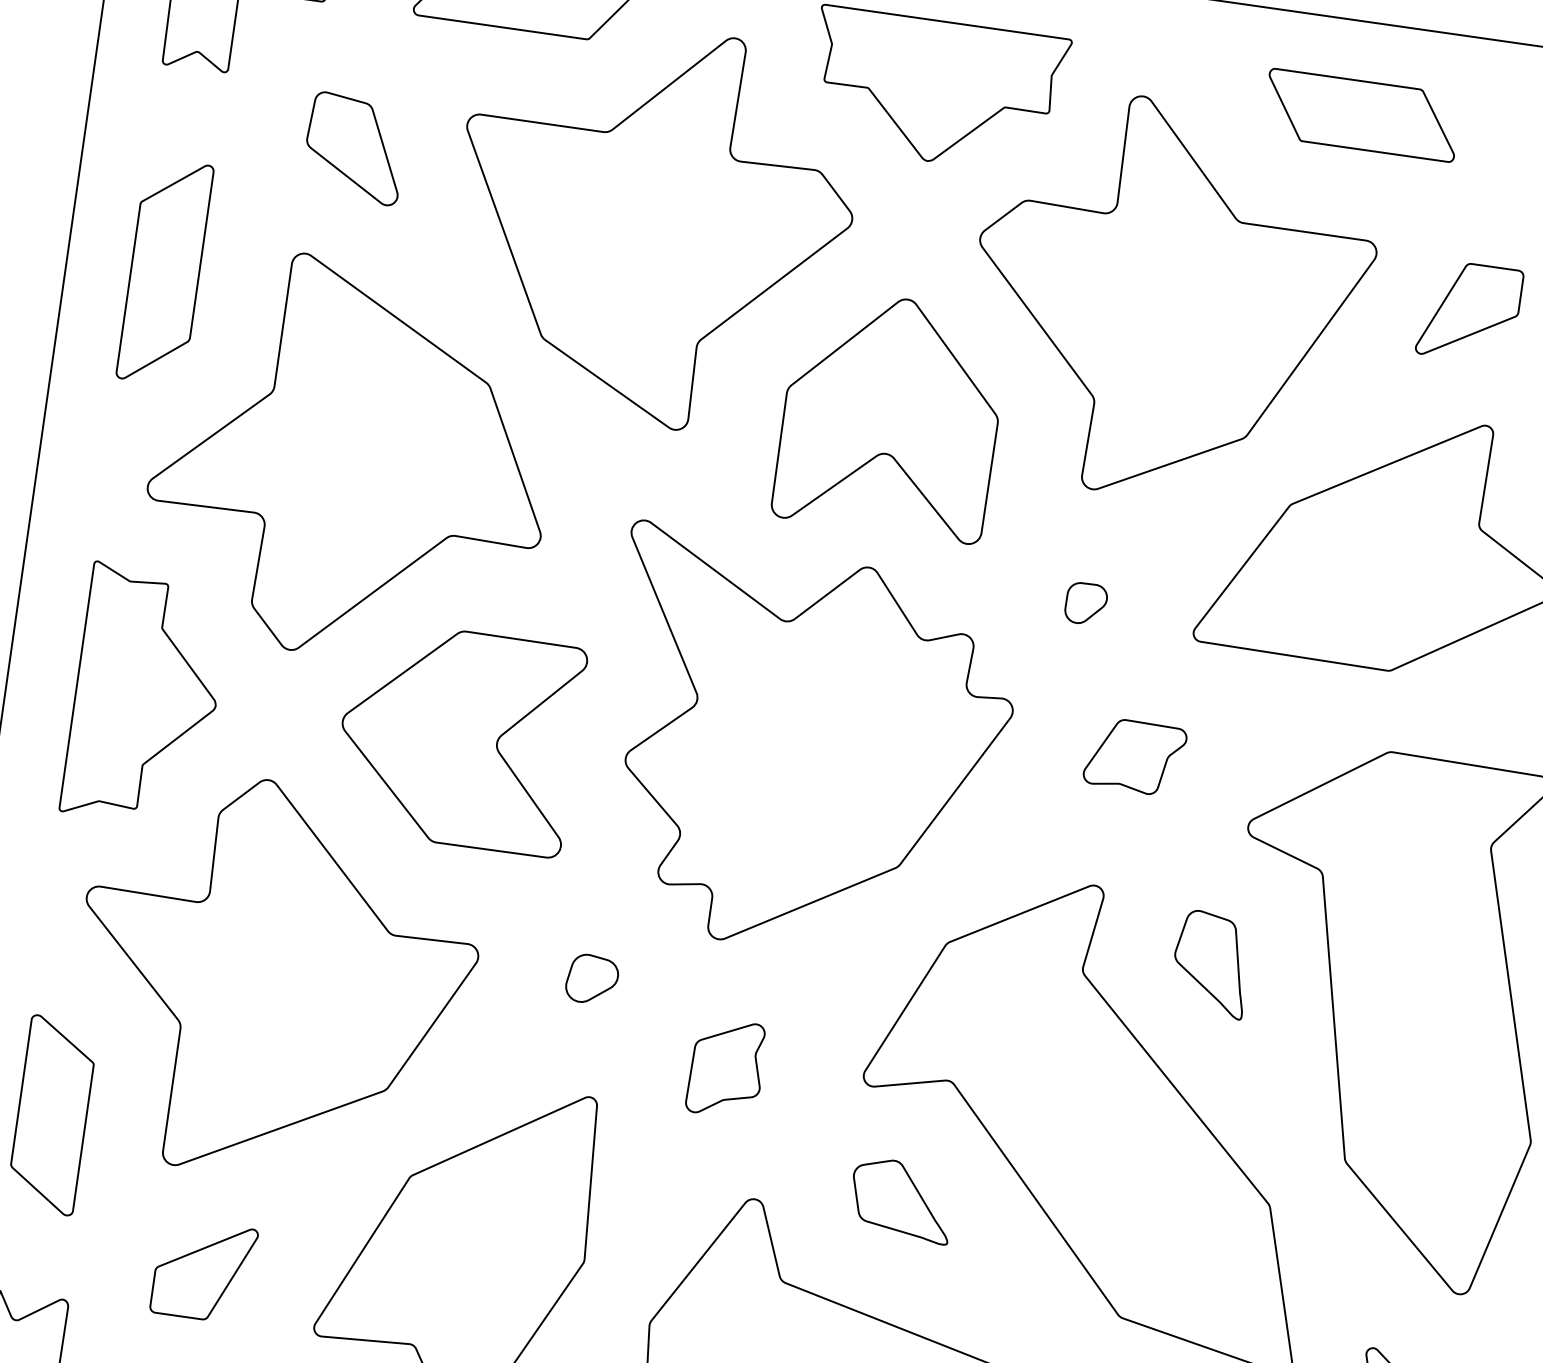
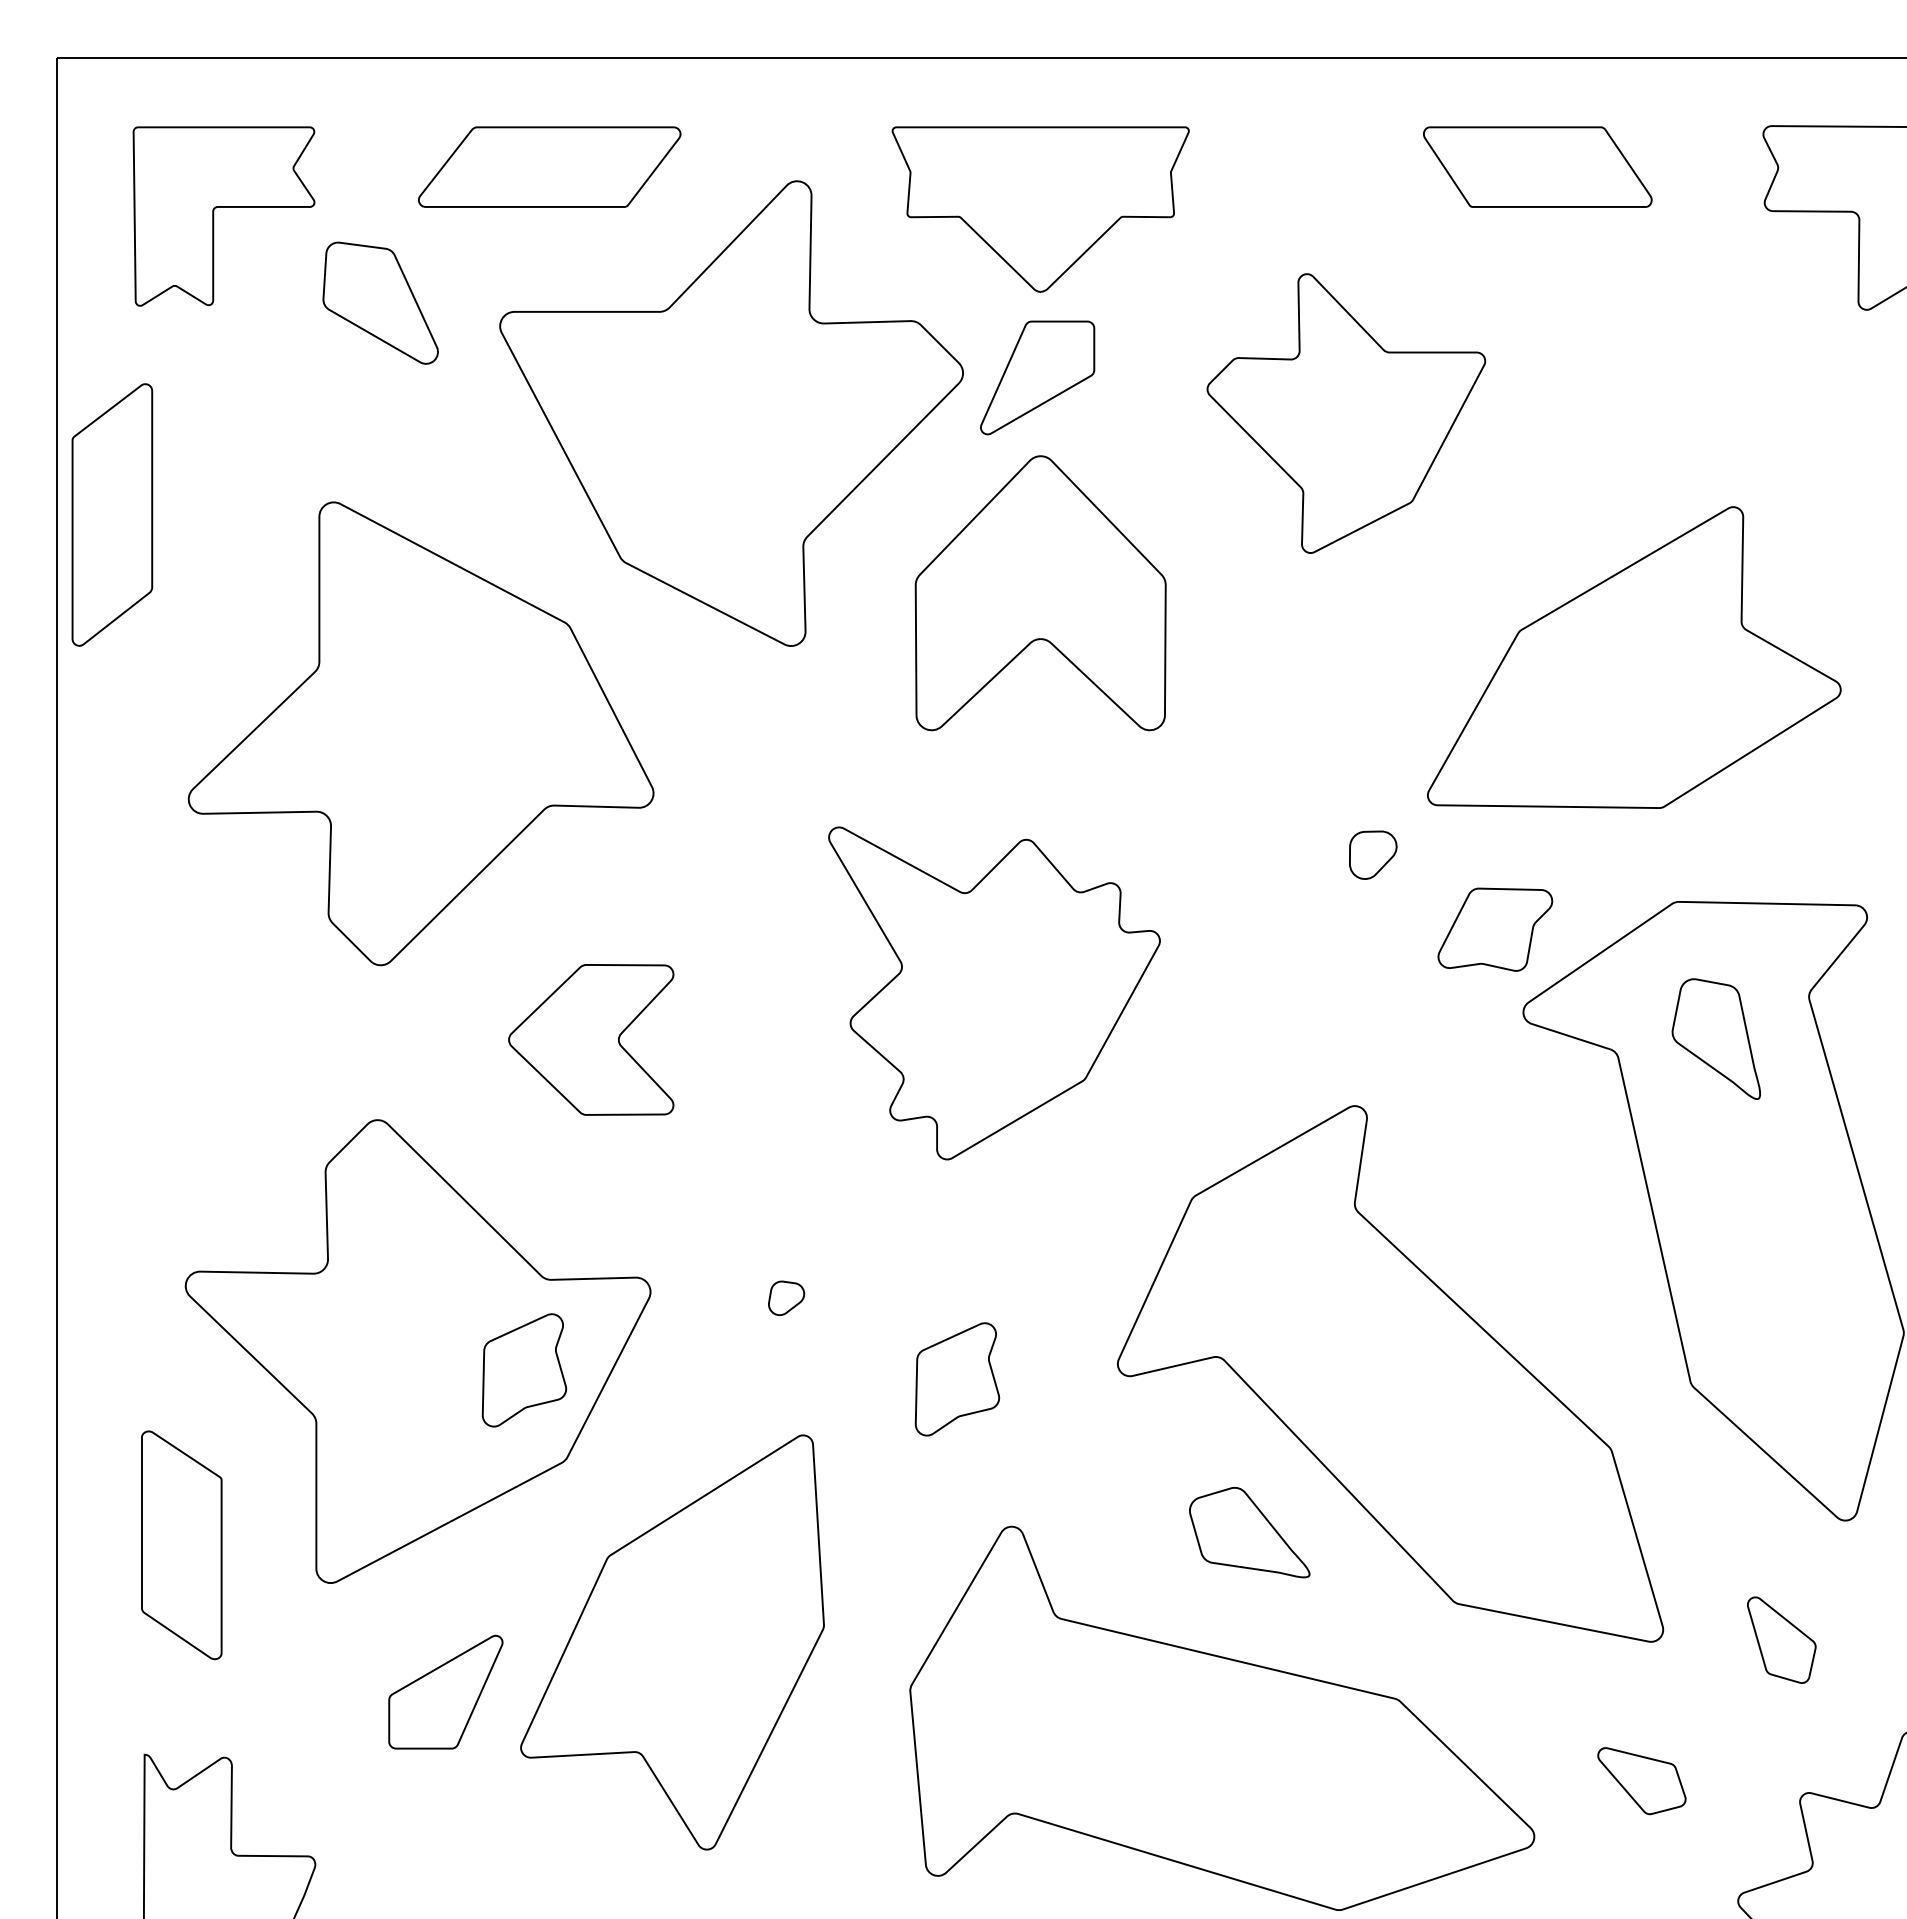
part: (355, 148) -> (380, 302), moved
part: (165, 271) -> (112, 514), moved
part: (1170, 300) -> (1346, 413), size x0.6
part: (1469, 311) -> (1037, 377), moved
part: (1086, 603) -> (1373, 854), moved
part: (146, 695) -> (221, 1042), removed
part: (458, 737) -> (591, 1039), size x0.6
part: (804, 747) -> (994, 993), size x0.7
part: (1135, 756) -> (1495, 929), moved
part: (1210, 963) -> (1715, 1038), moved
part: (592, 979) -> (786, 1298), size x0.6
part: (362, 1009) -> (524, 1370), added
part: (901, 1200) -> (1249, 1532), moved
part: (203, 1270) -> (445, 1691), moved

